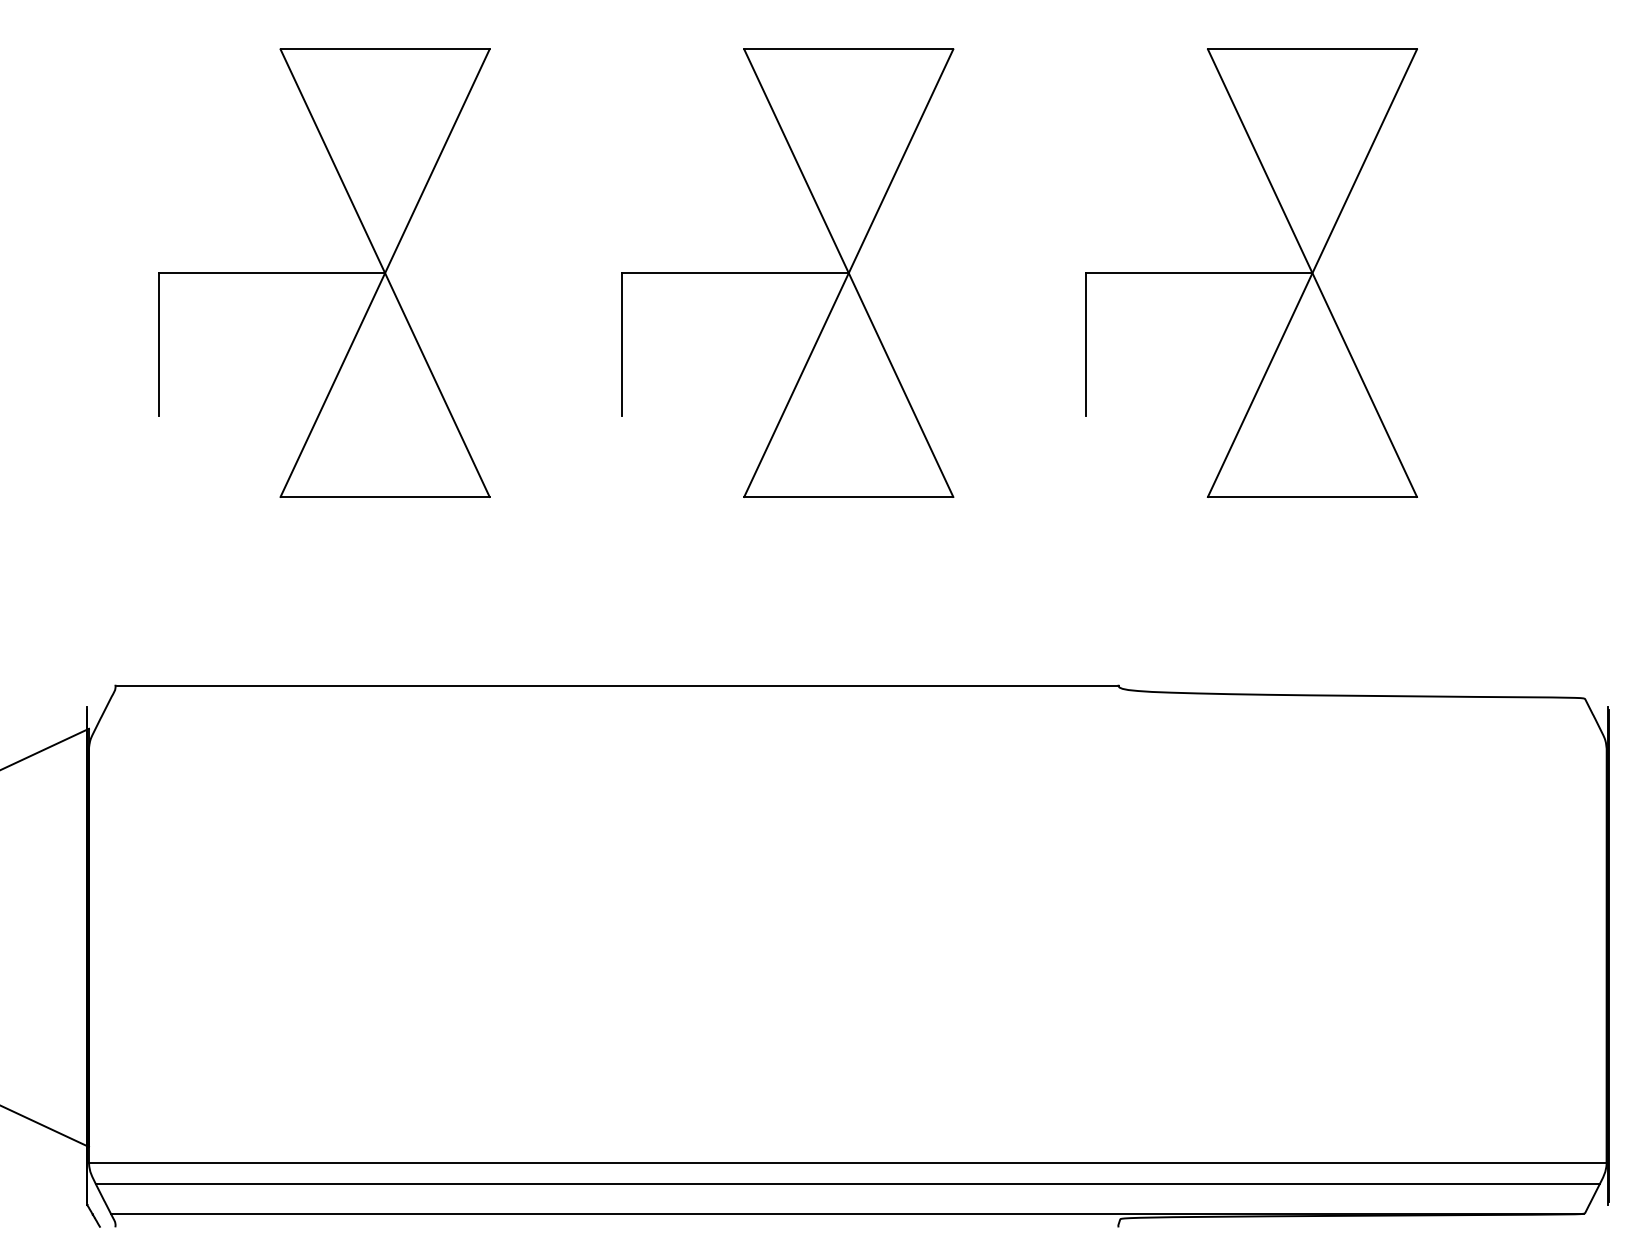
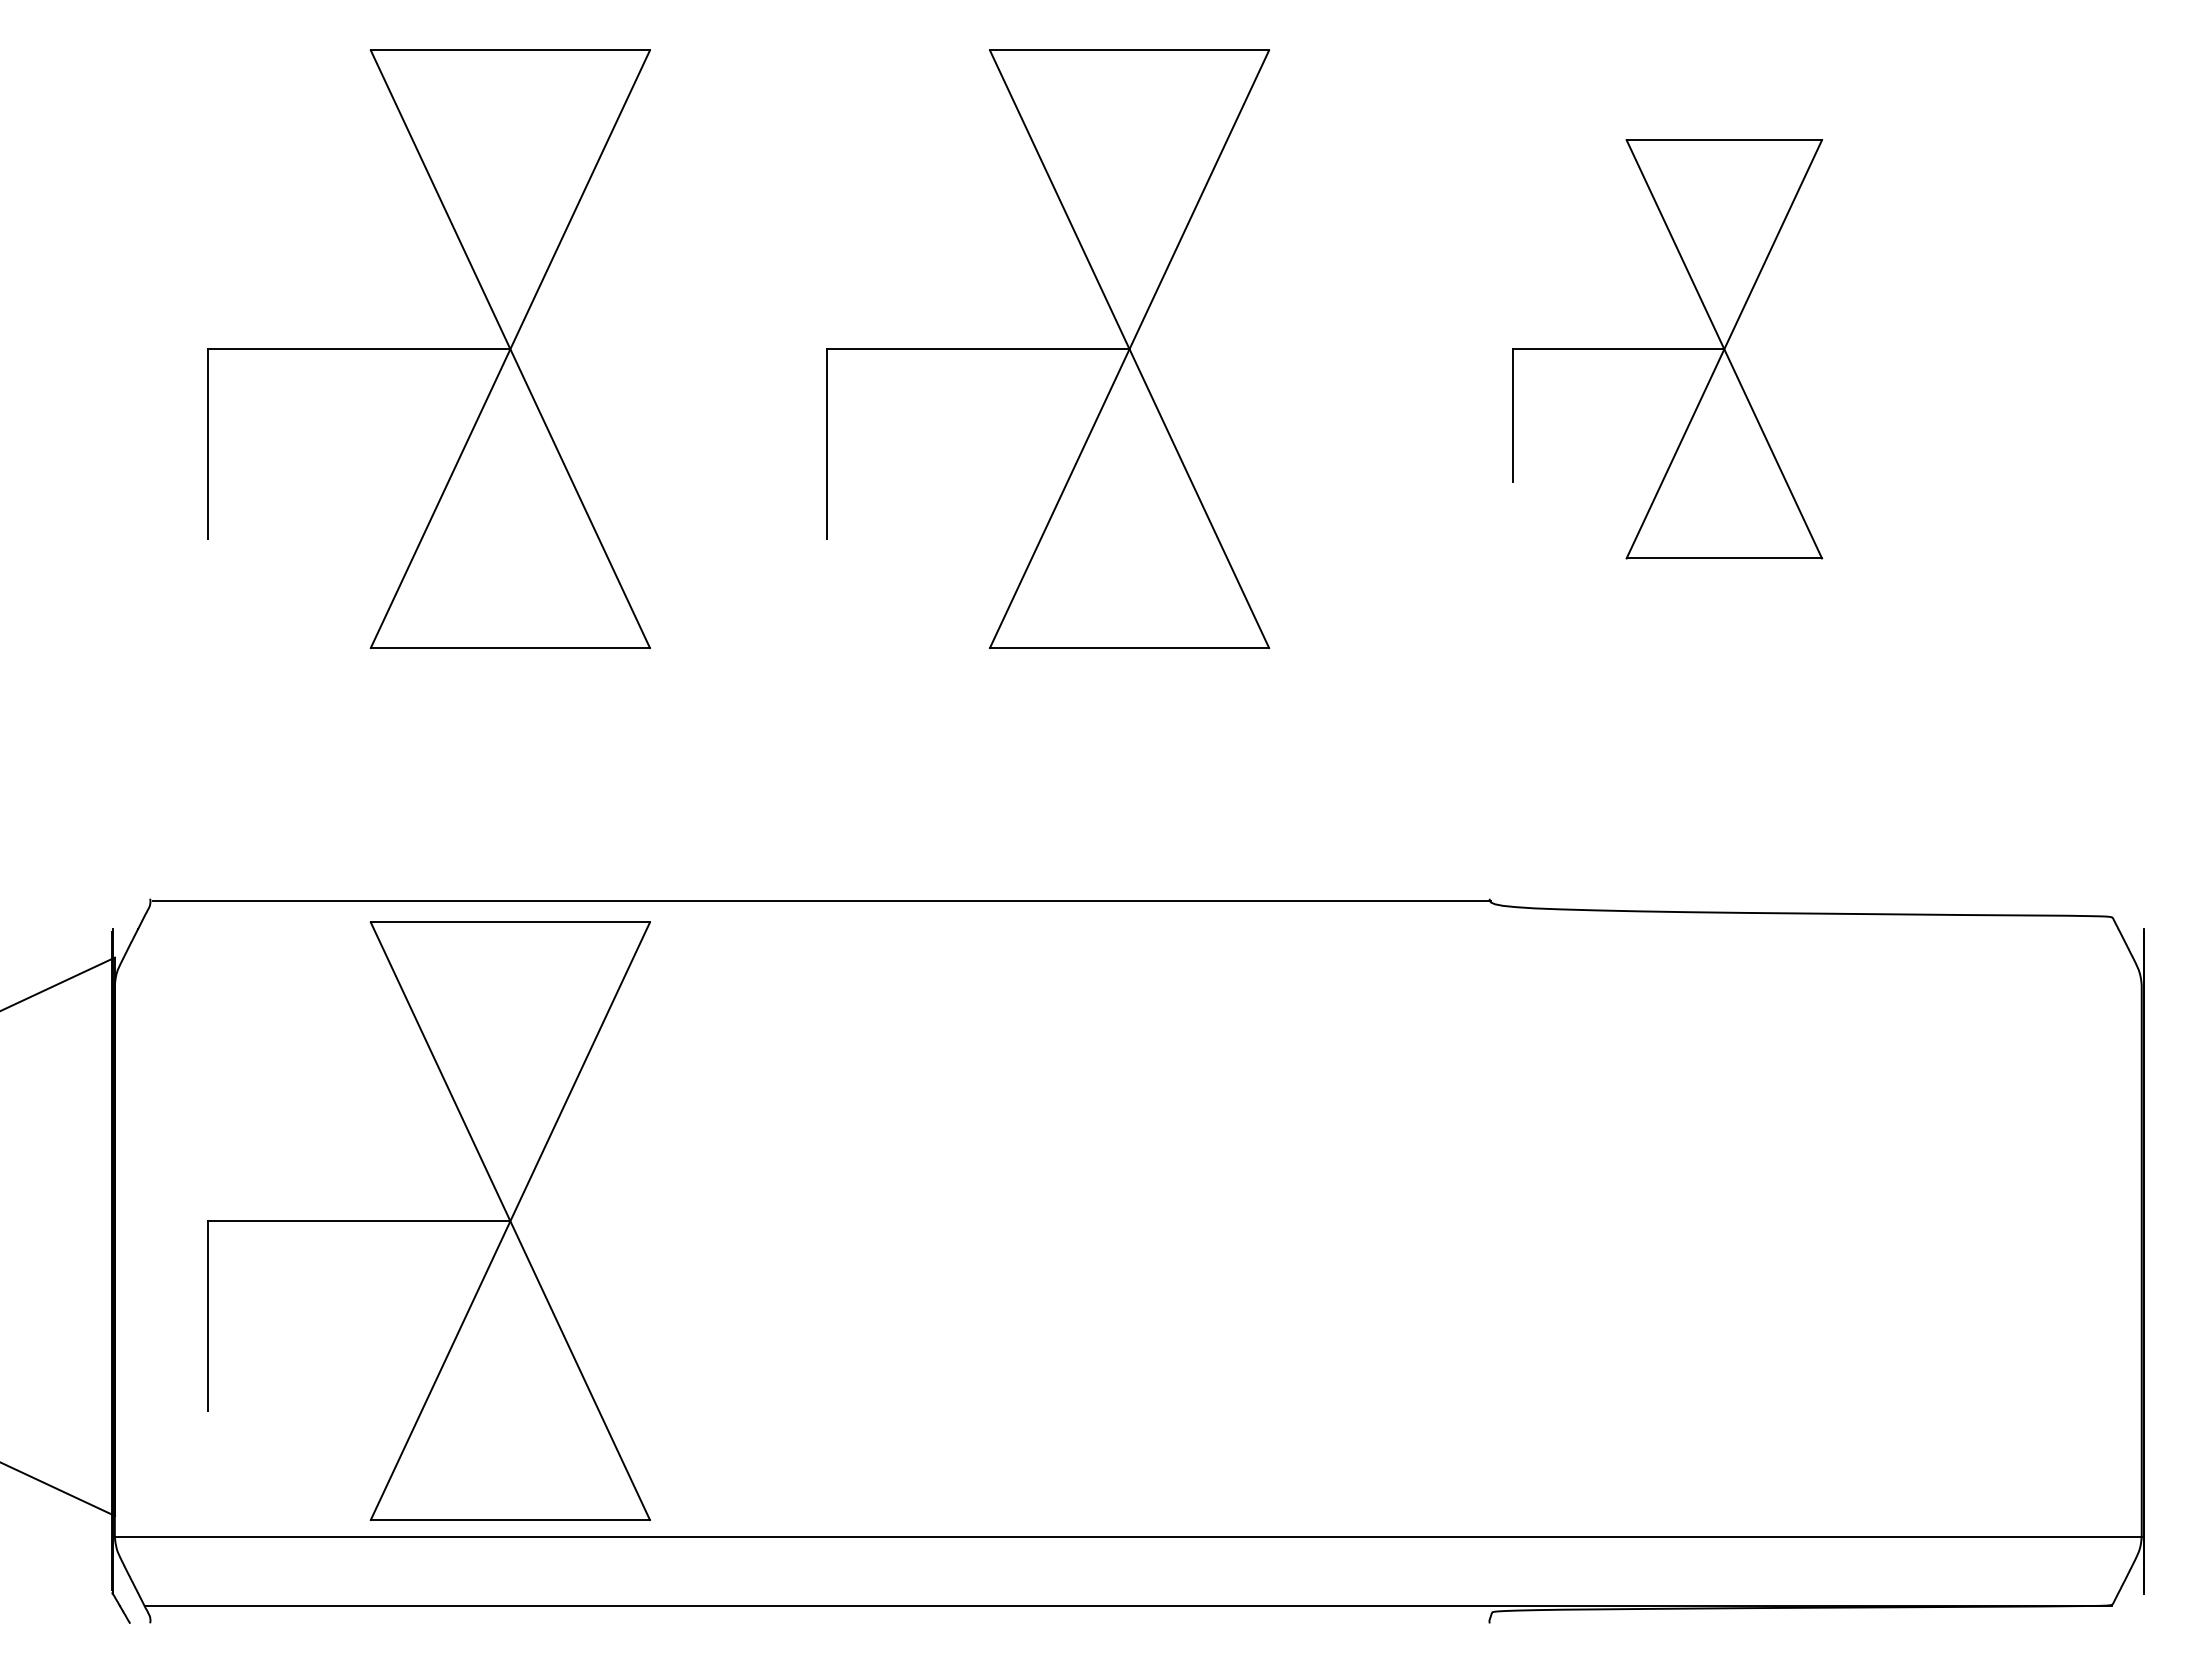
part: (1251, 273) -> (1667, 349), size x0.7
part: (323, 925) -> (428, 1220), added
line: (848, 1184) -> (1128, 1566), removed

